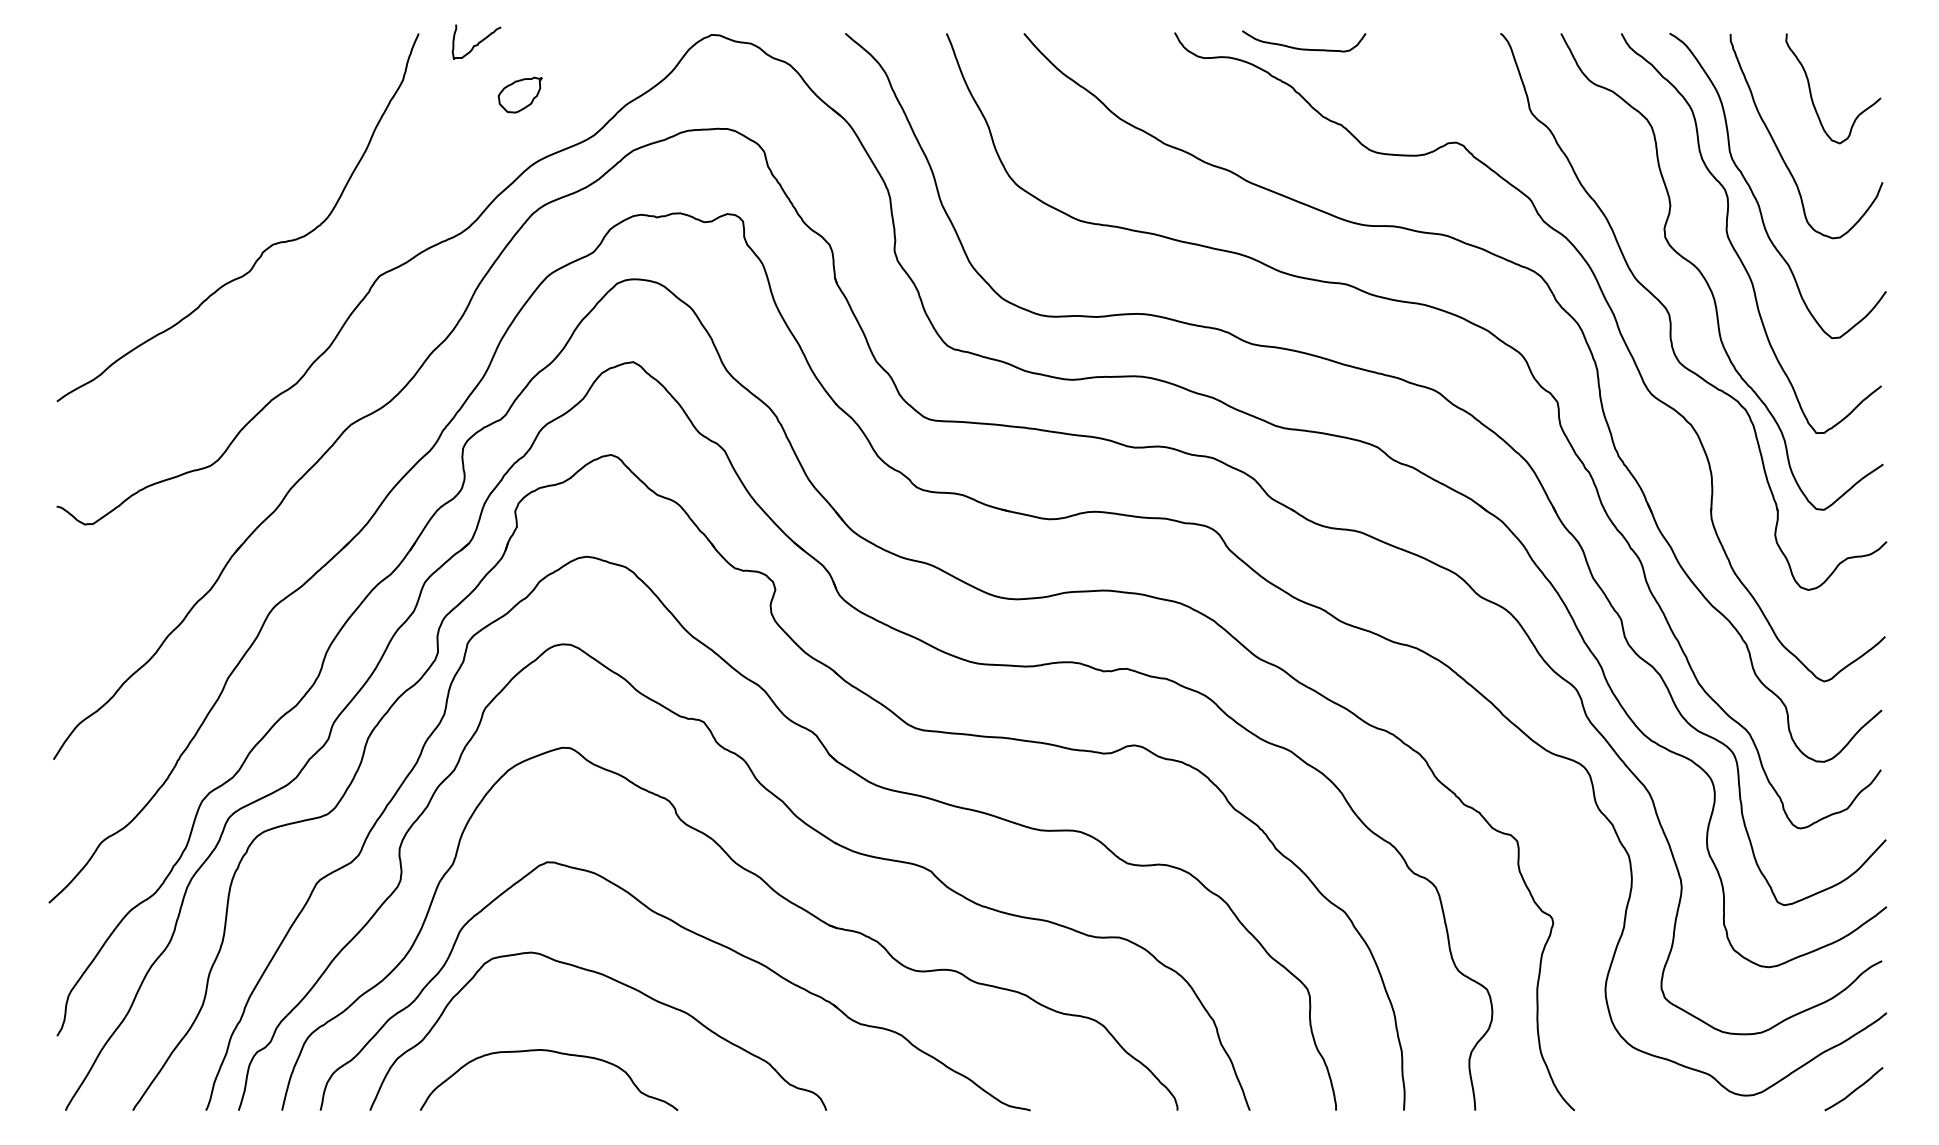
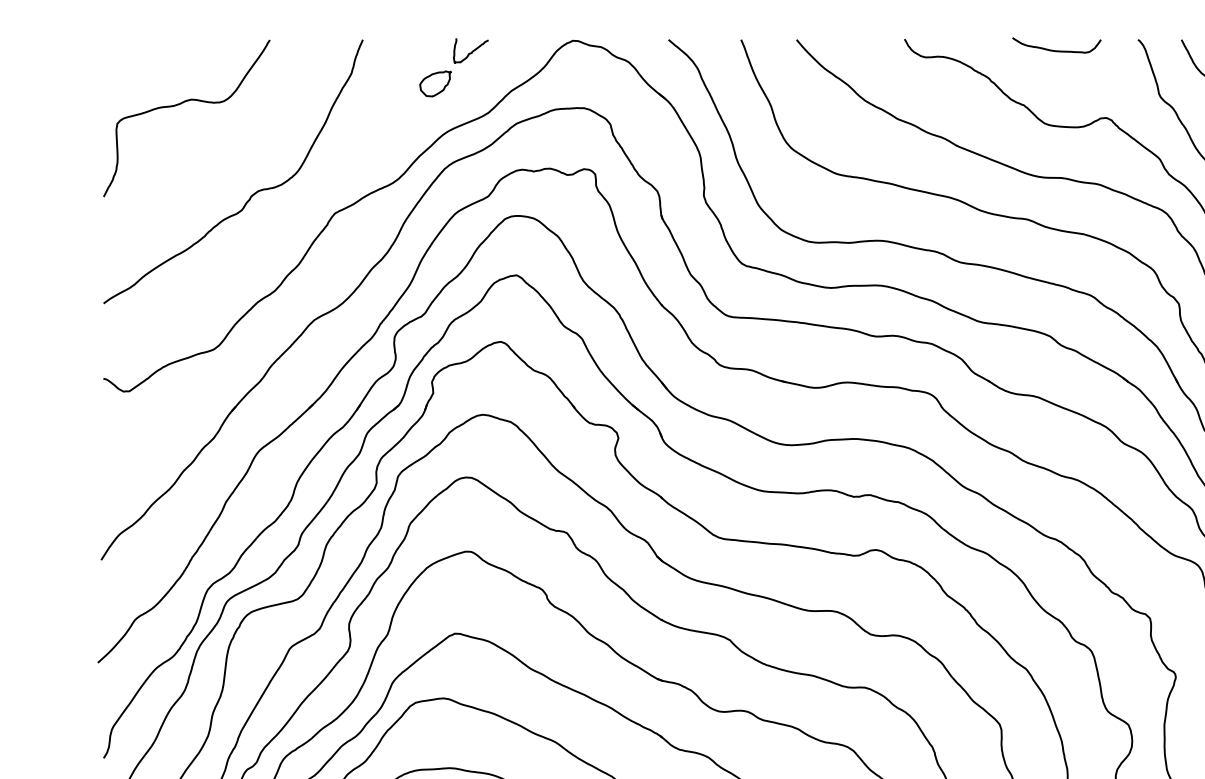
curve: (478, 42) -> (472, 51), moved
curve: (1304, 48) -> (1057, 50), moved
curve: (162, 124) -> (179, 104), added

